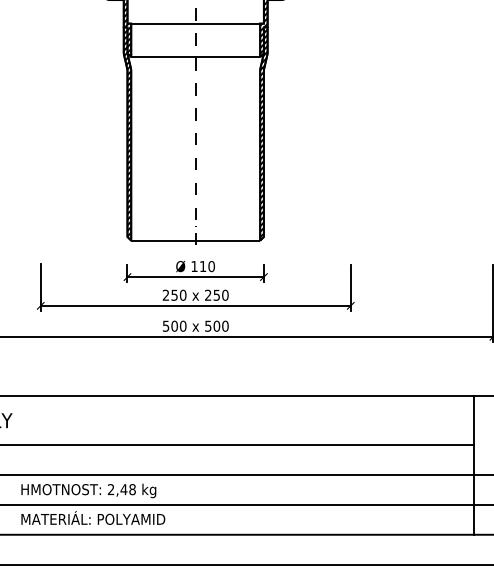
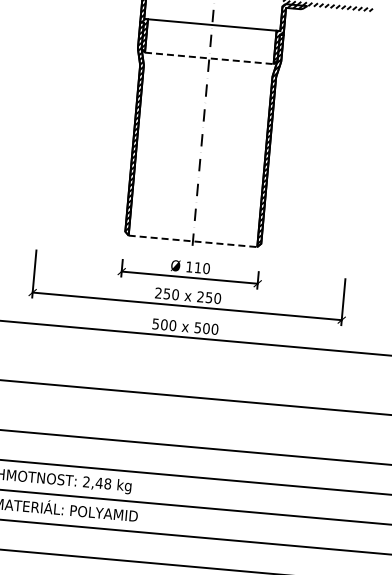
line: (196, 57) -> (210, 58), solid -> dashed
line: (196, 240) -> (193, 241), solid -> dashed

